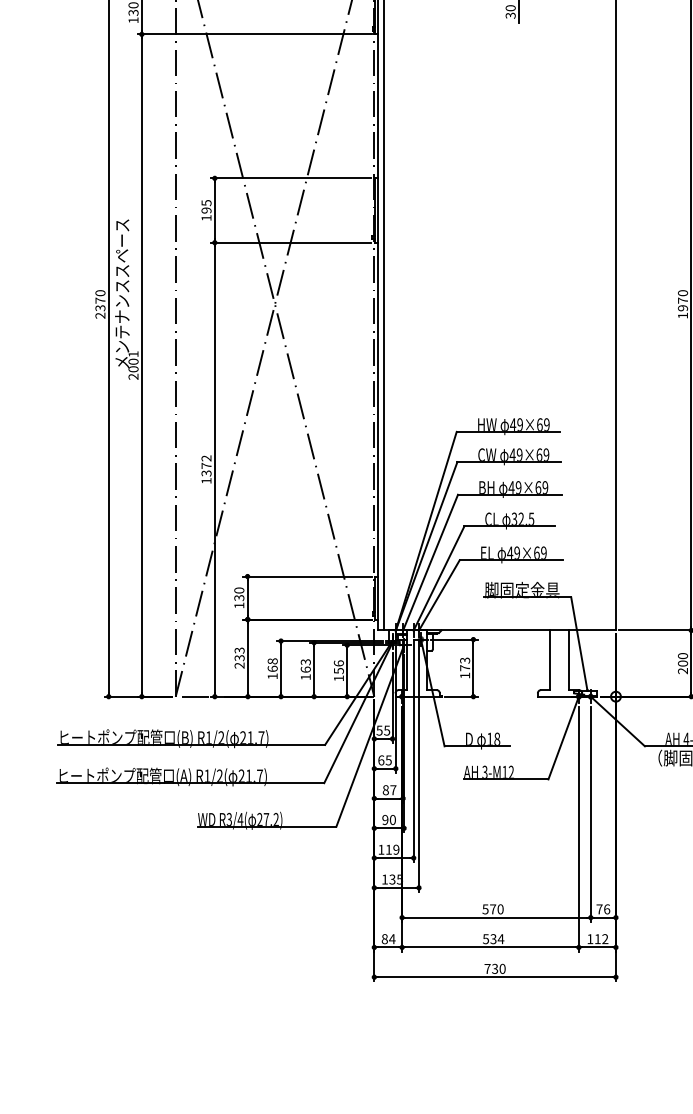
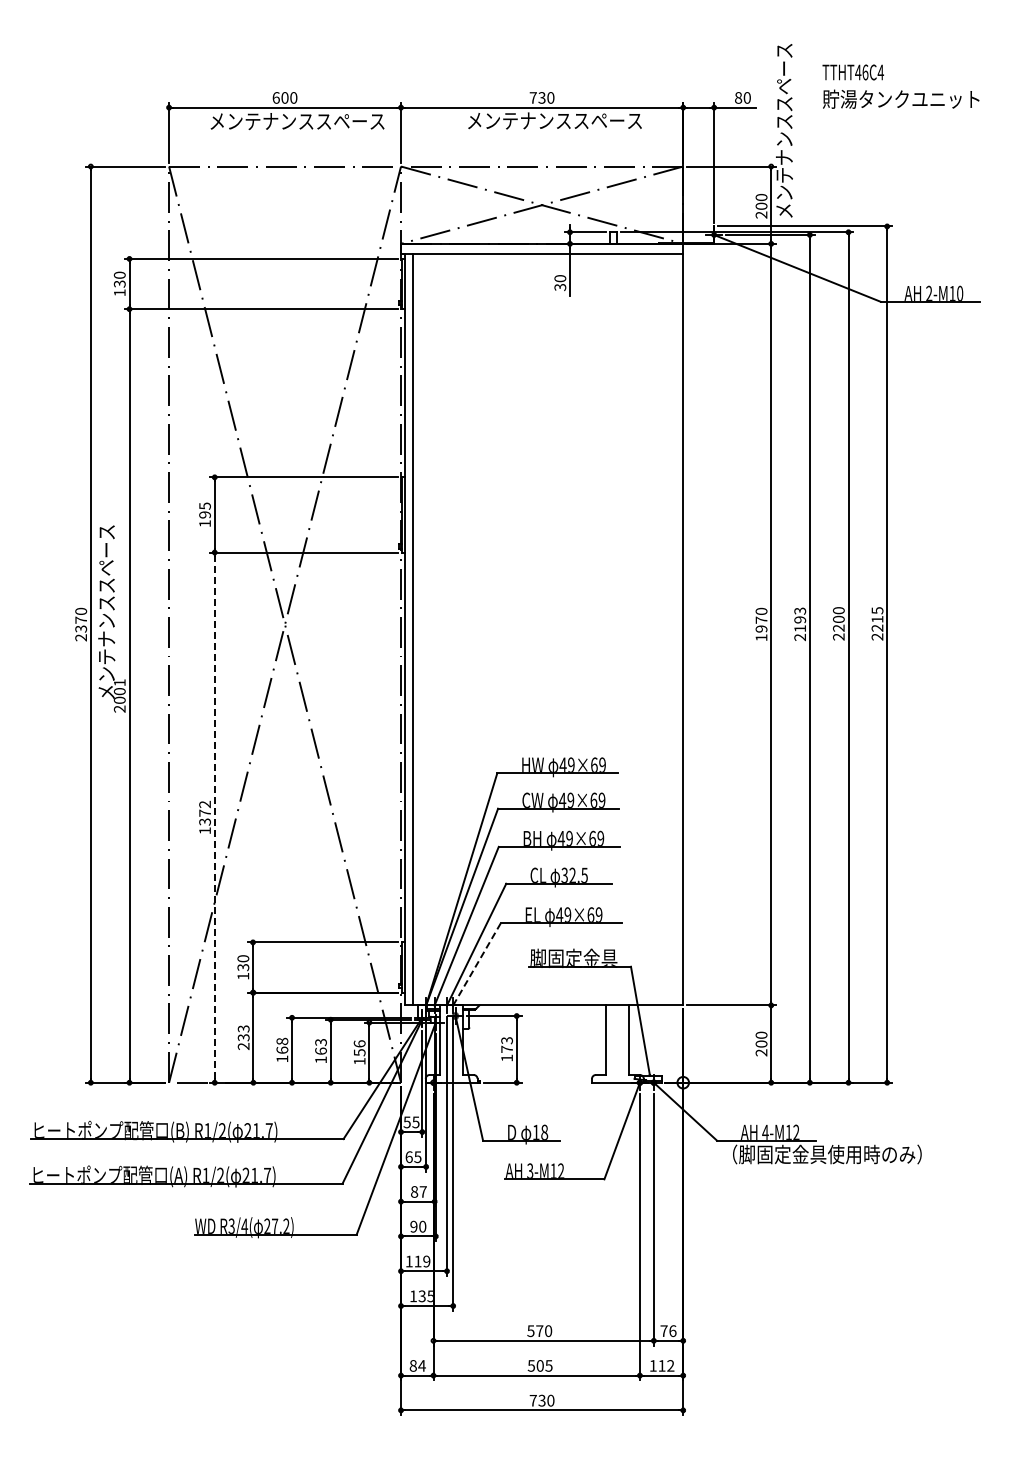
line: (214, 469) -> (214, 817), solid -> dashed
line: (438, 595) -> (476, 964), solid -> dashed
text: (497, 938) -> (544, 1365), 534 -> 505

